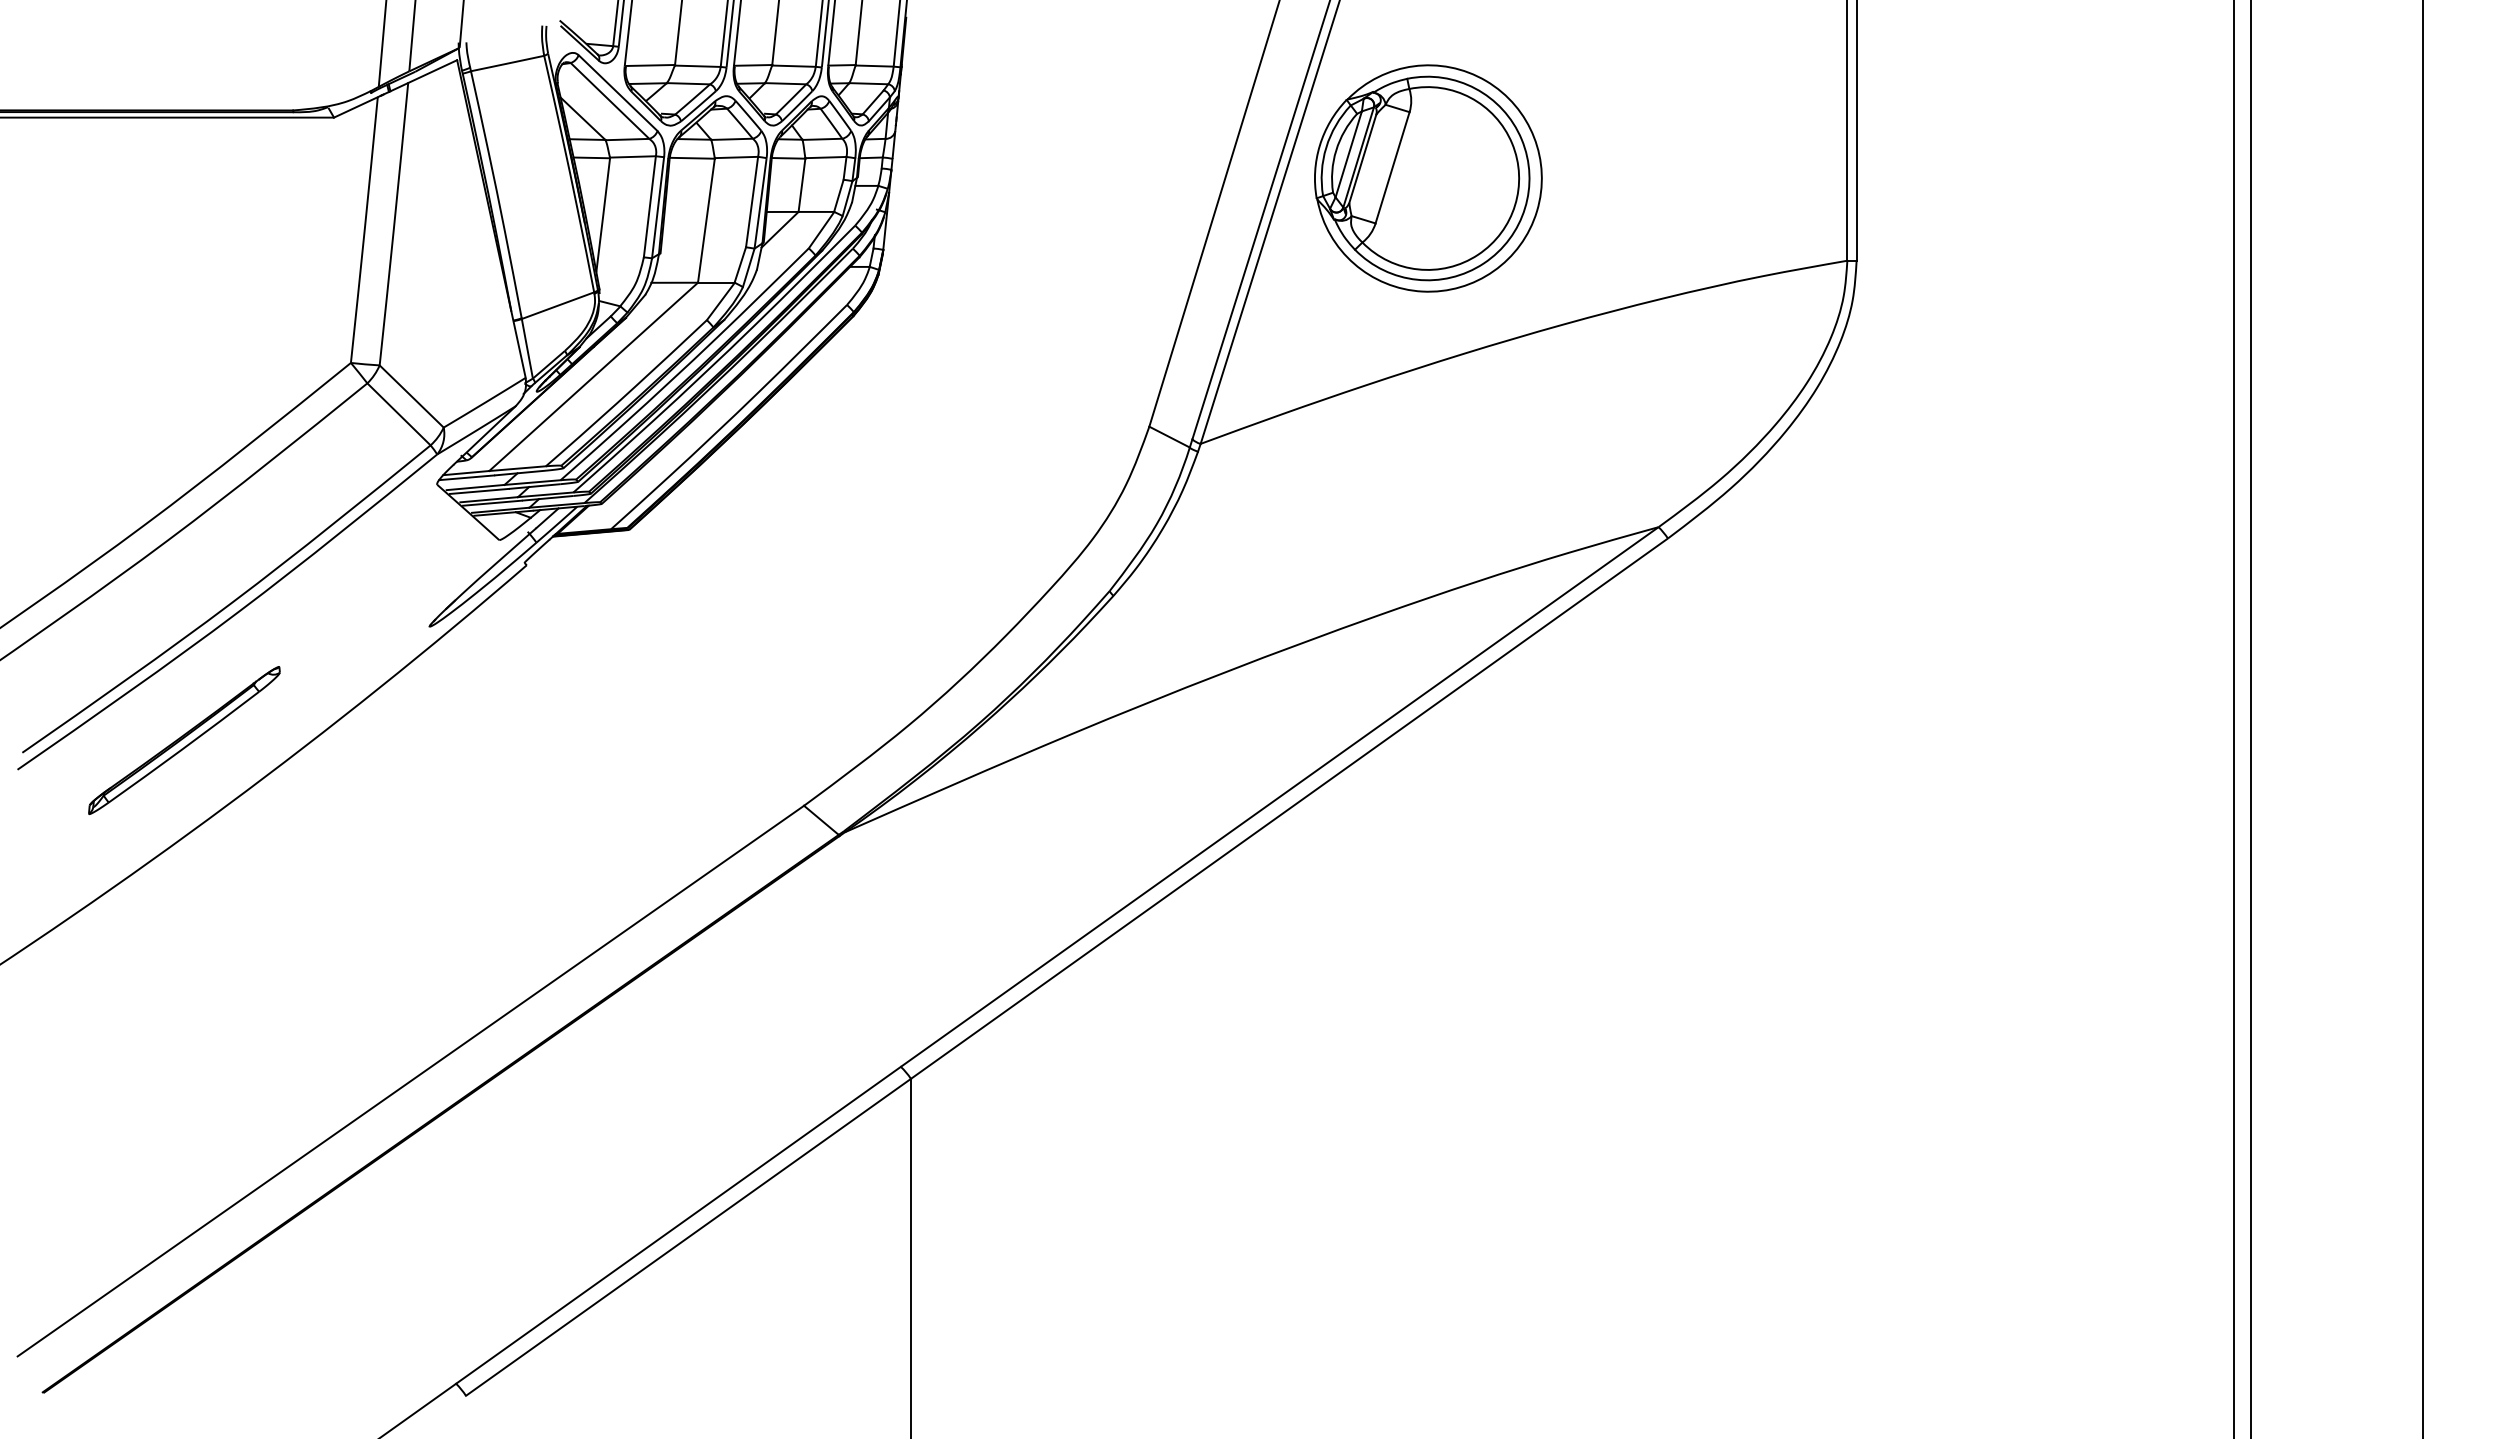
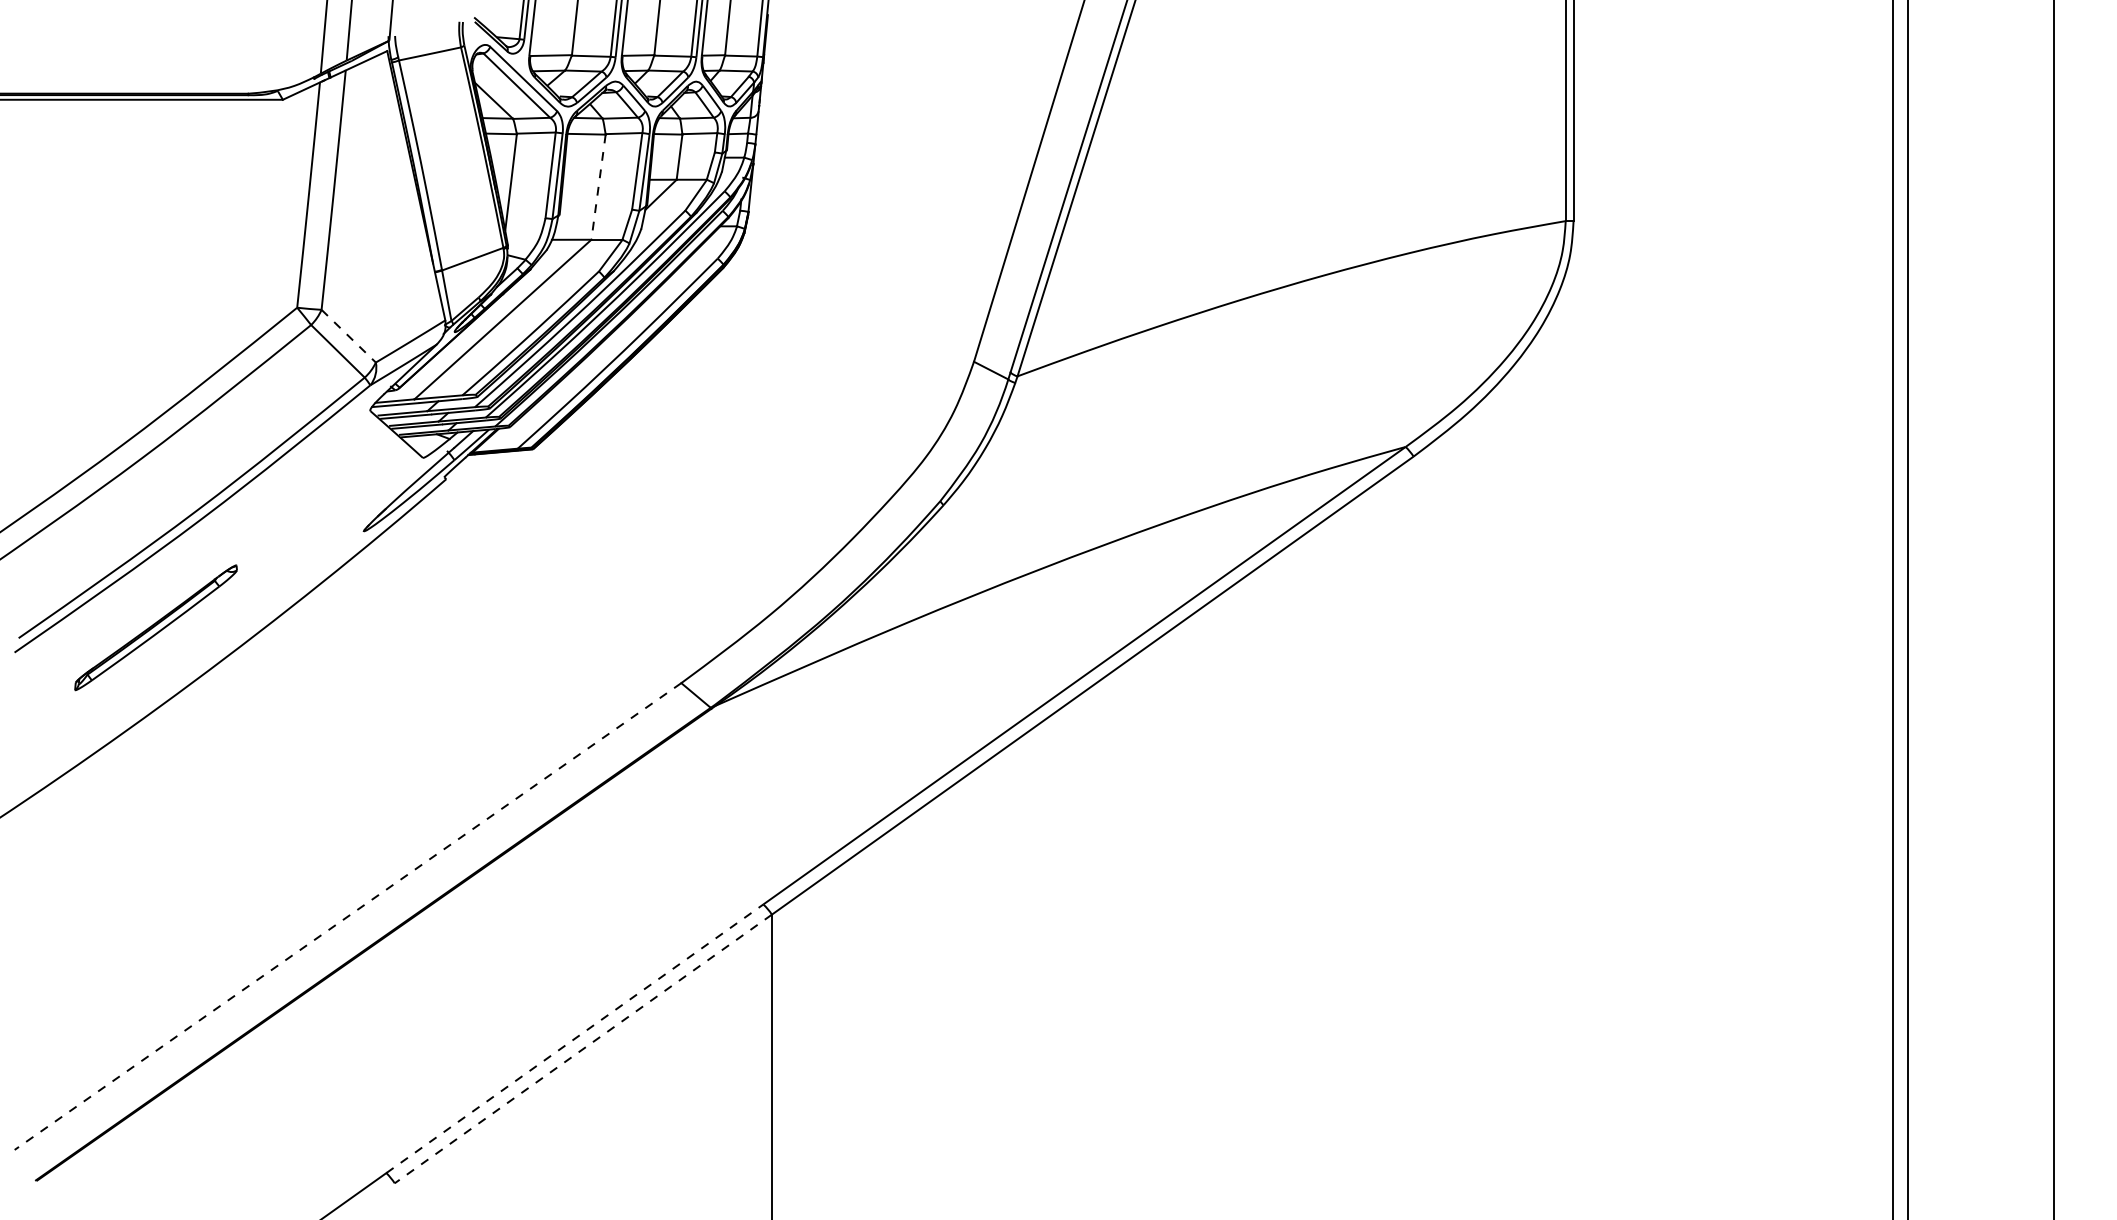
part: (1428, 178) -> (1210, 151), removed
line: (706, 220) -> (598, 186), solid -> dashed
line: (411, 396) -> (348, 336), solid -> dashed
line: (410, 1081) -> (347, 916), solid -> dashed
line: (678, 1225) -> (574, 1038), solid -> dashed
line: (688, 1237) -> (583, 1049), solid -> dashed

